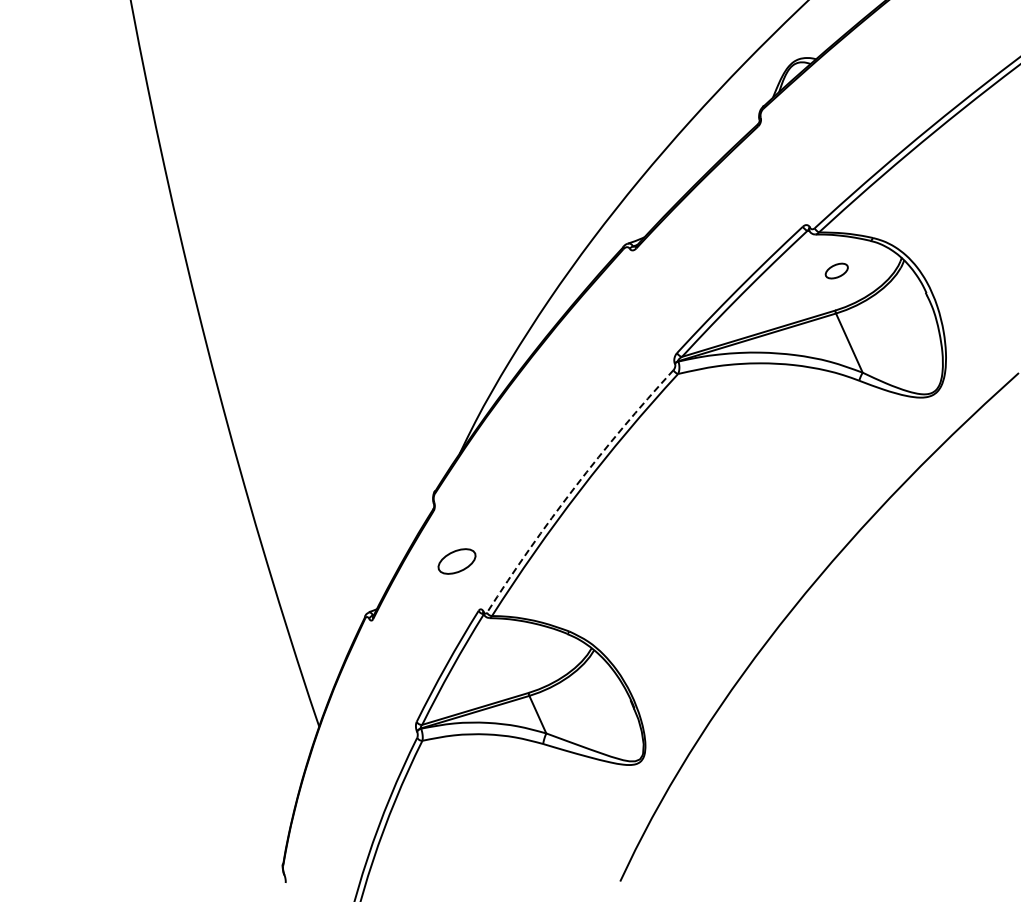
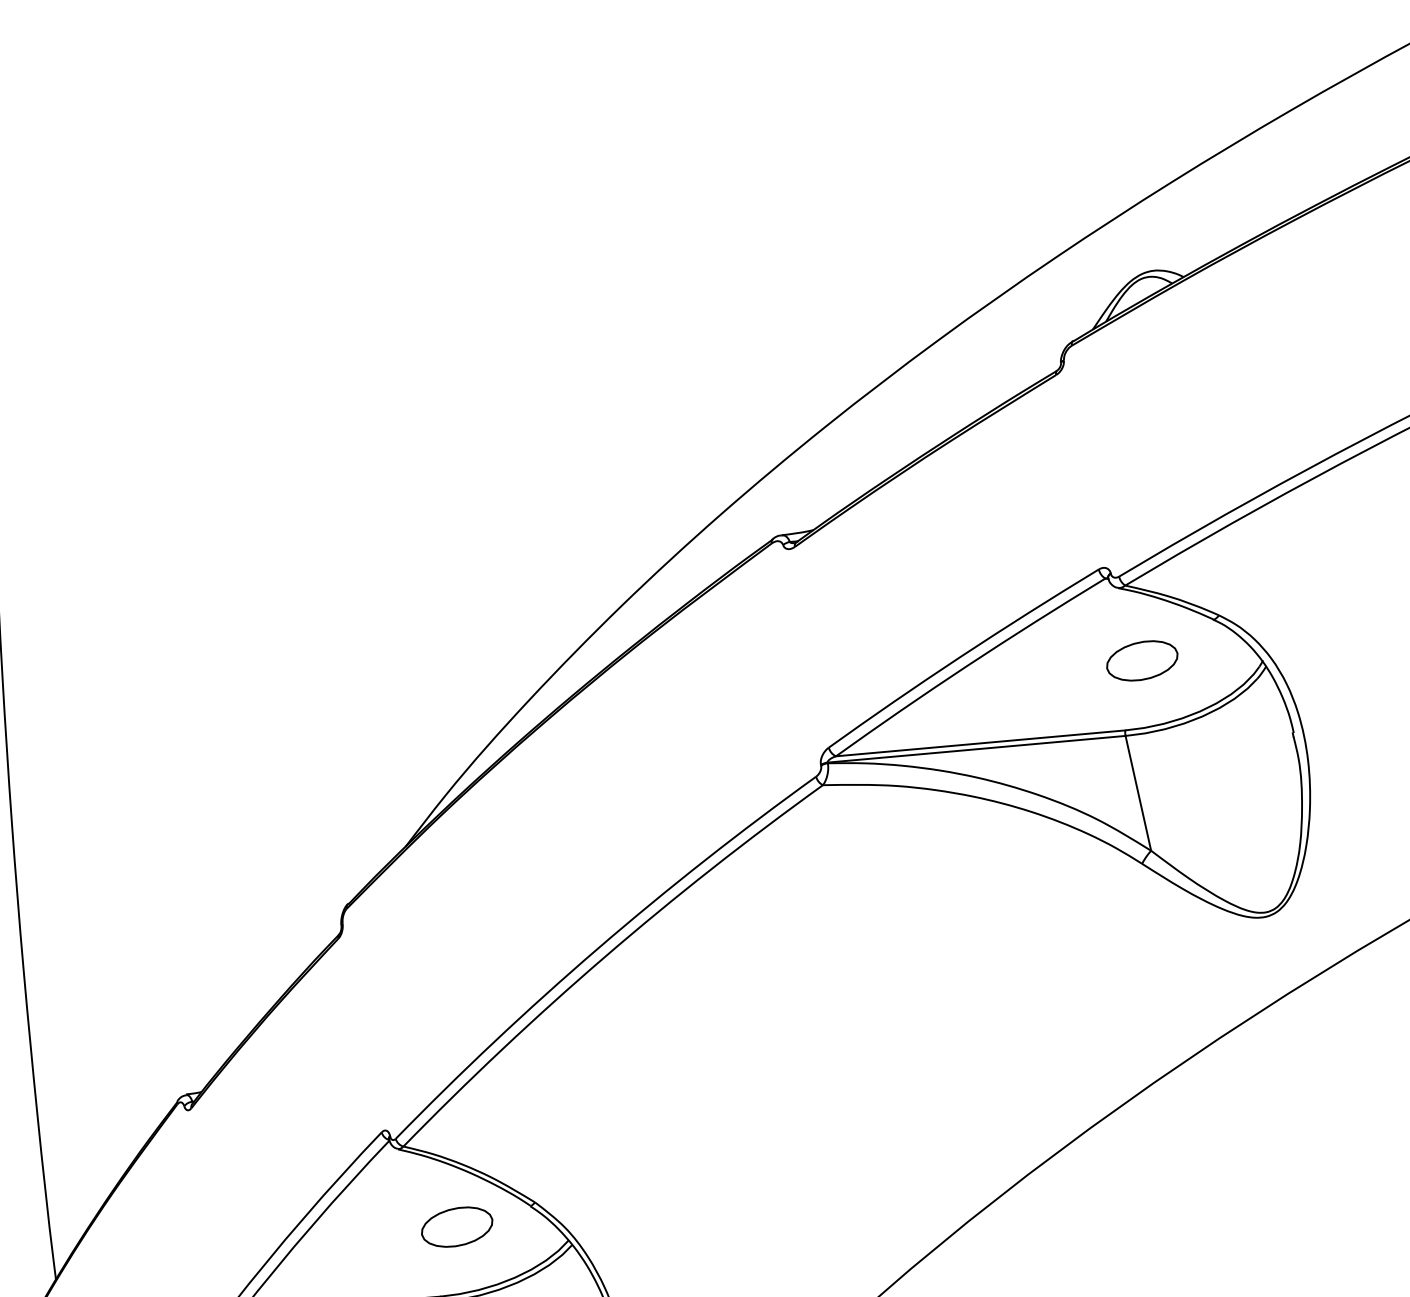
part: (836, 270) -> (1142, 659), size x1.67
arc: (574, 487) -> (597, 948), dashed -> solid
part: (456, 561) -> (456, 1226), moved

